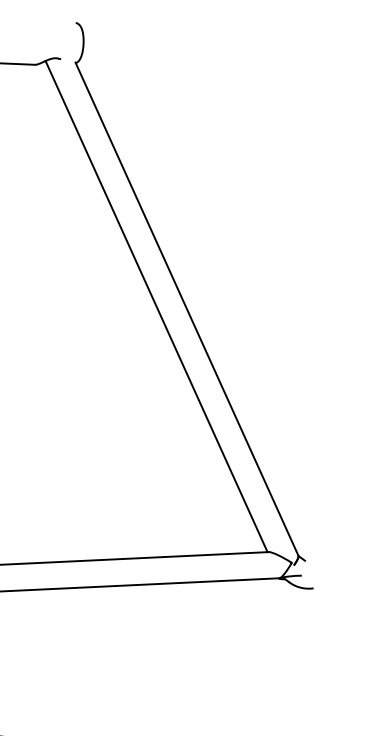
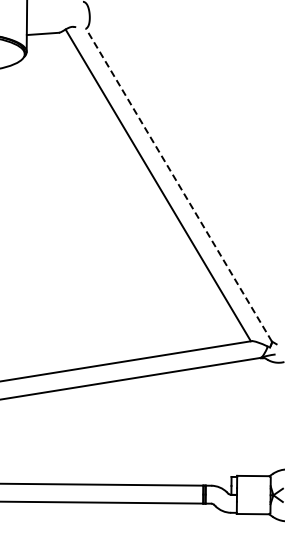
line: (186, 308) -> (178, 184), solid -> dashed

